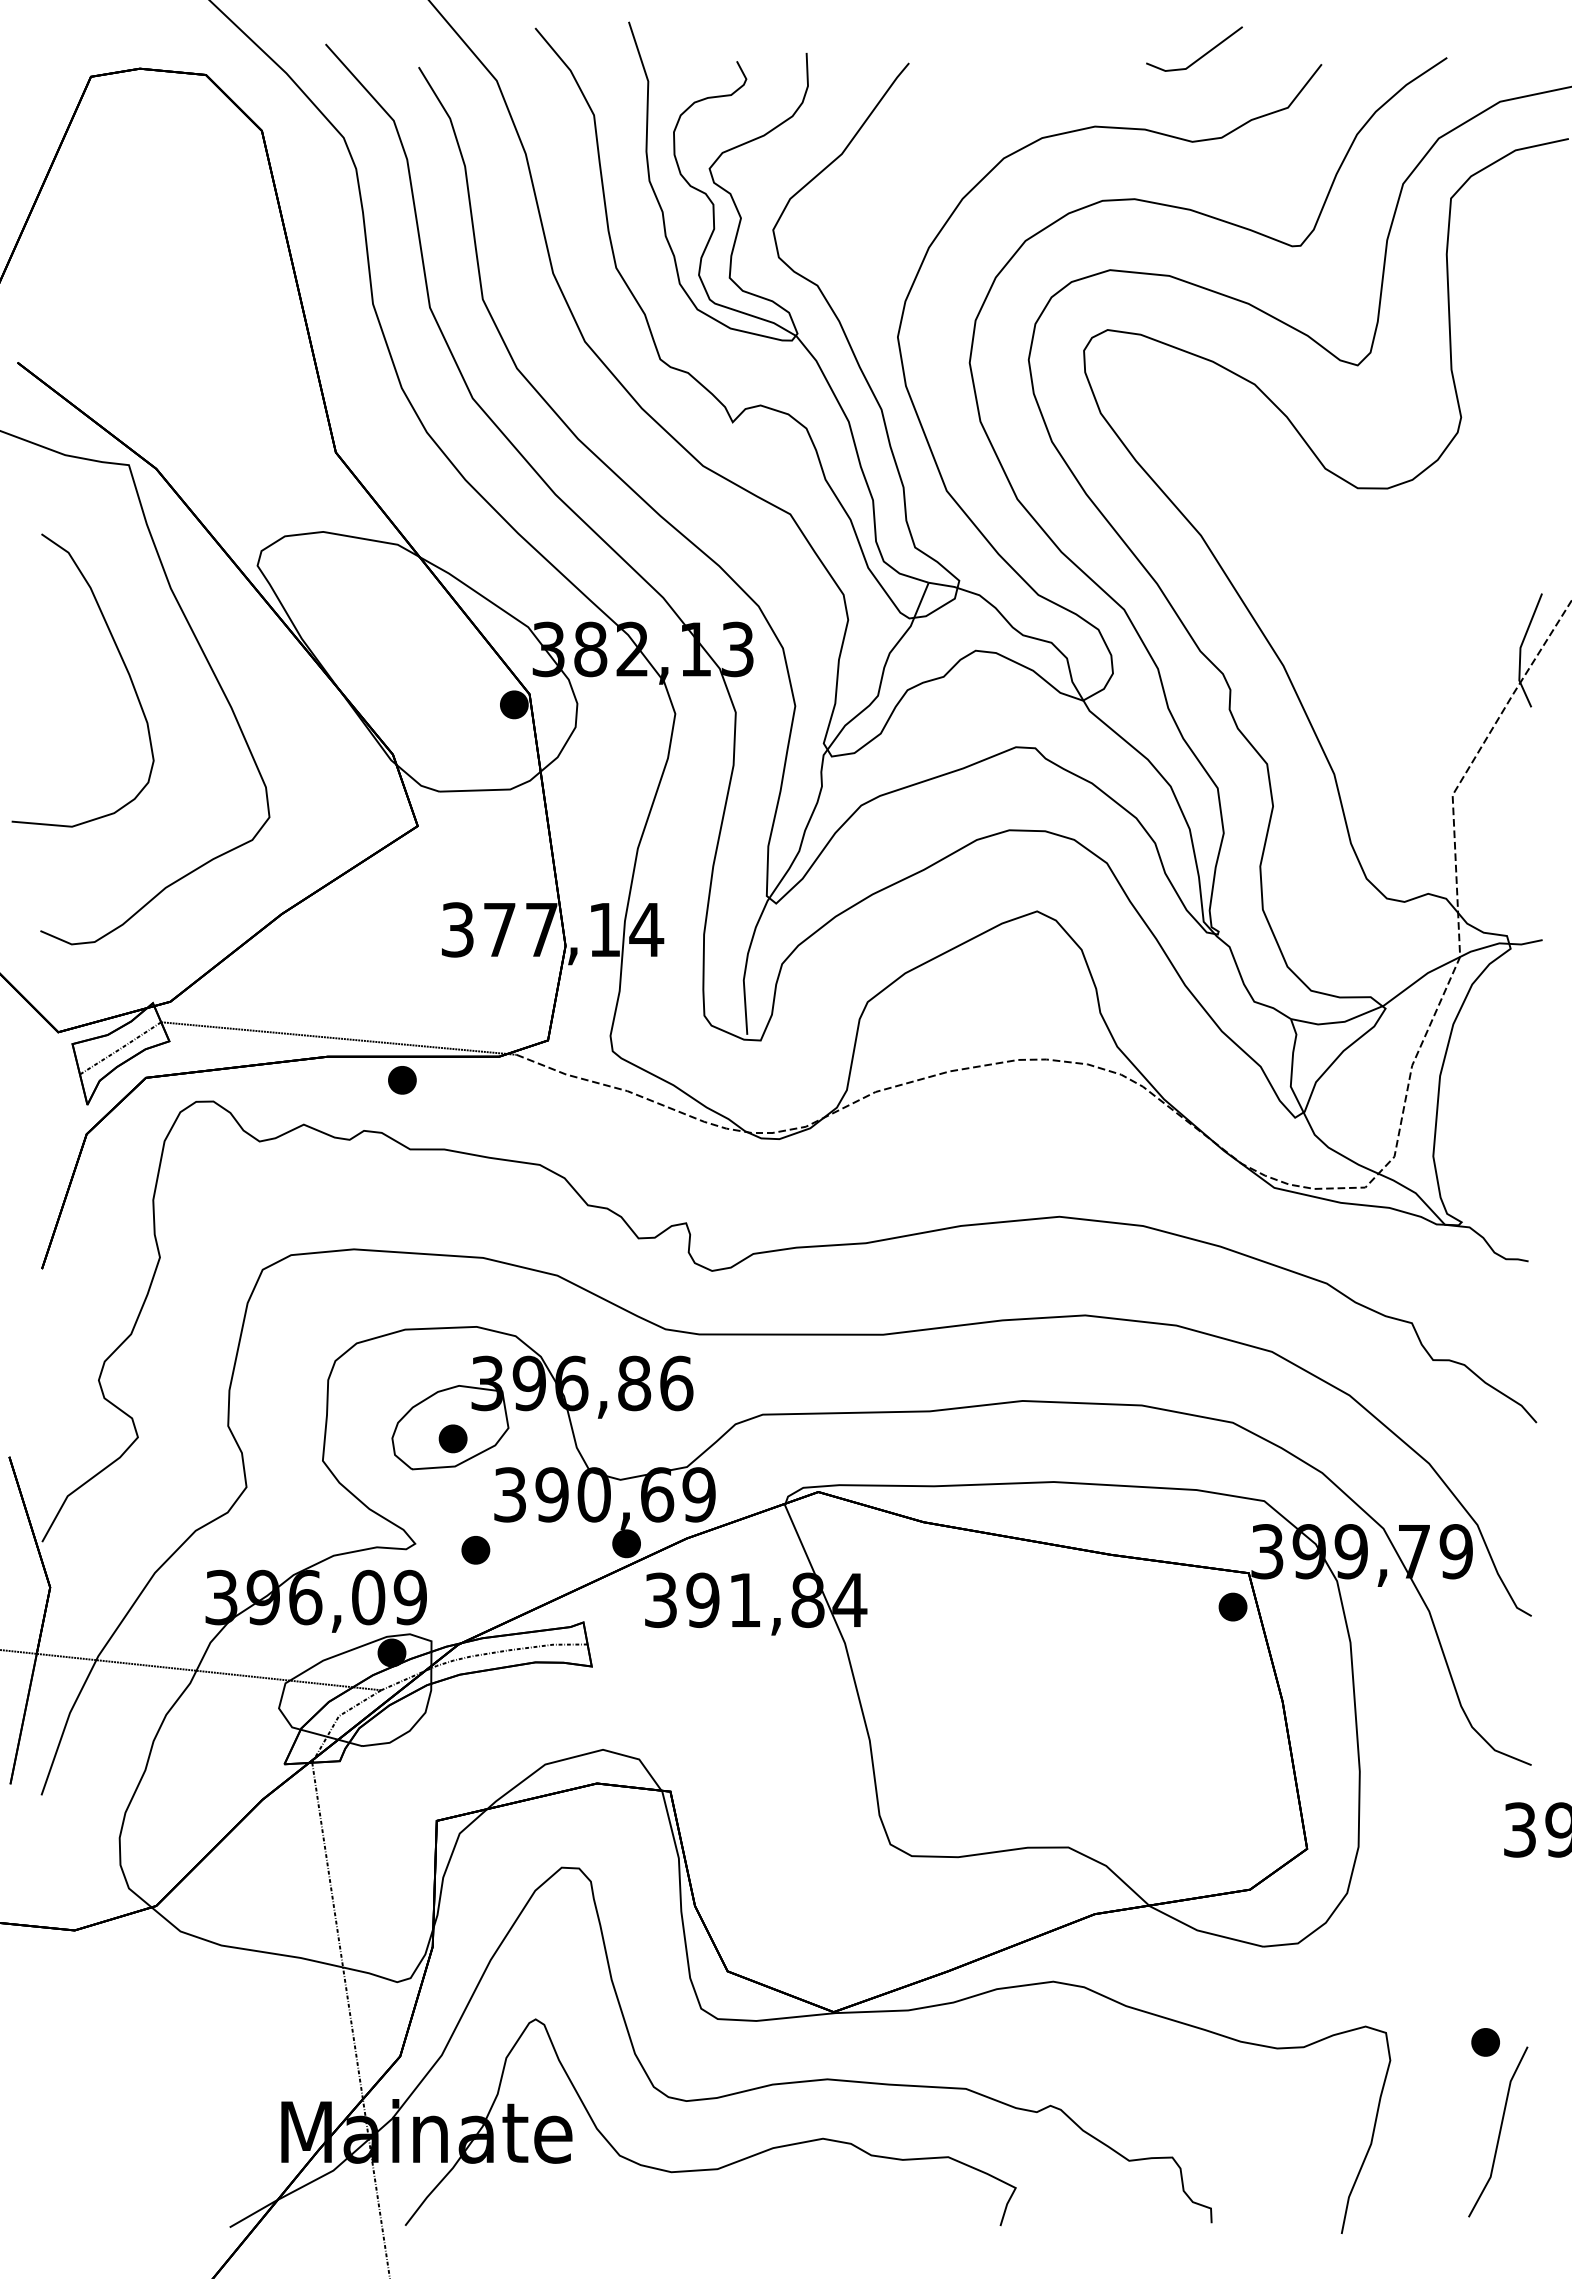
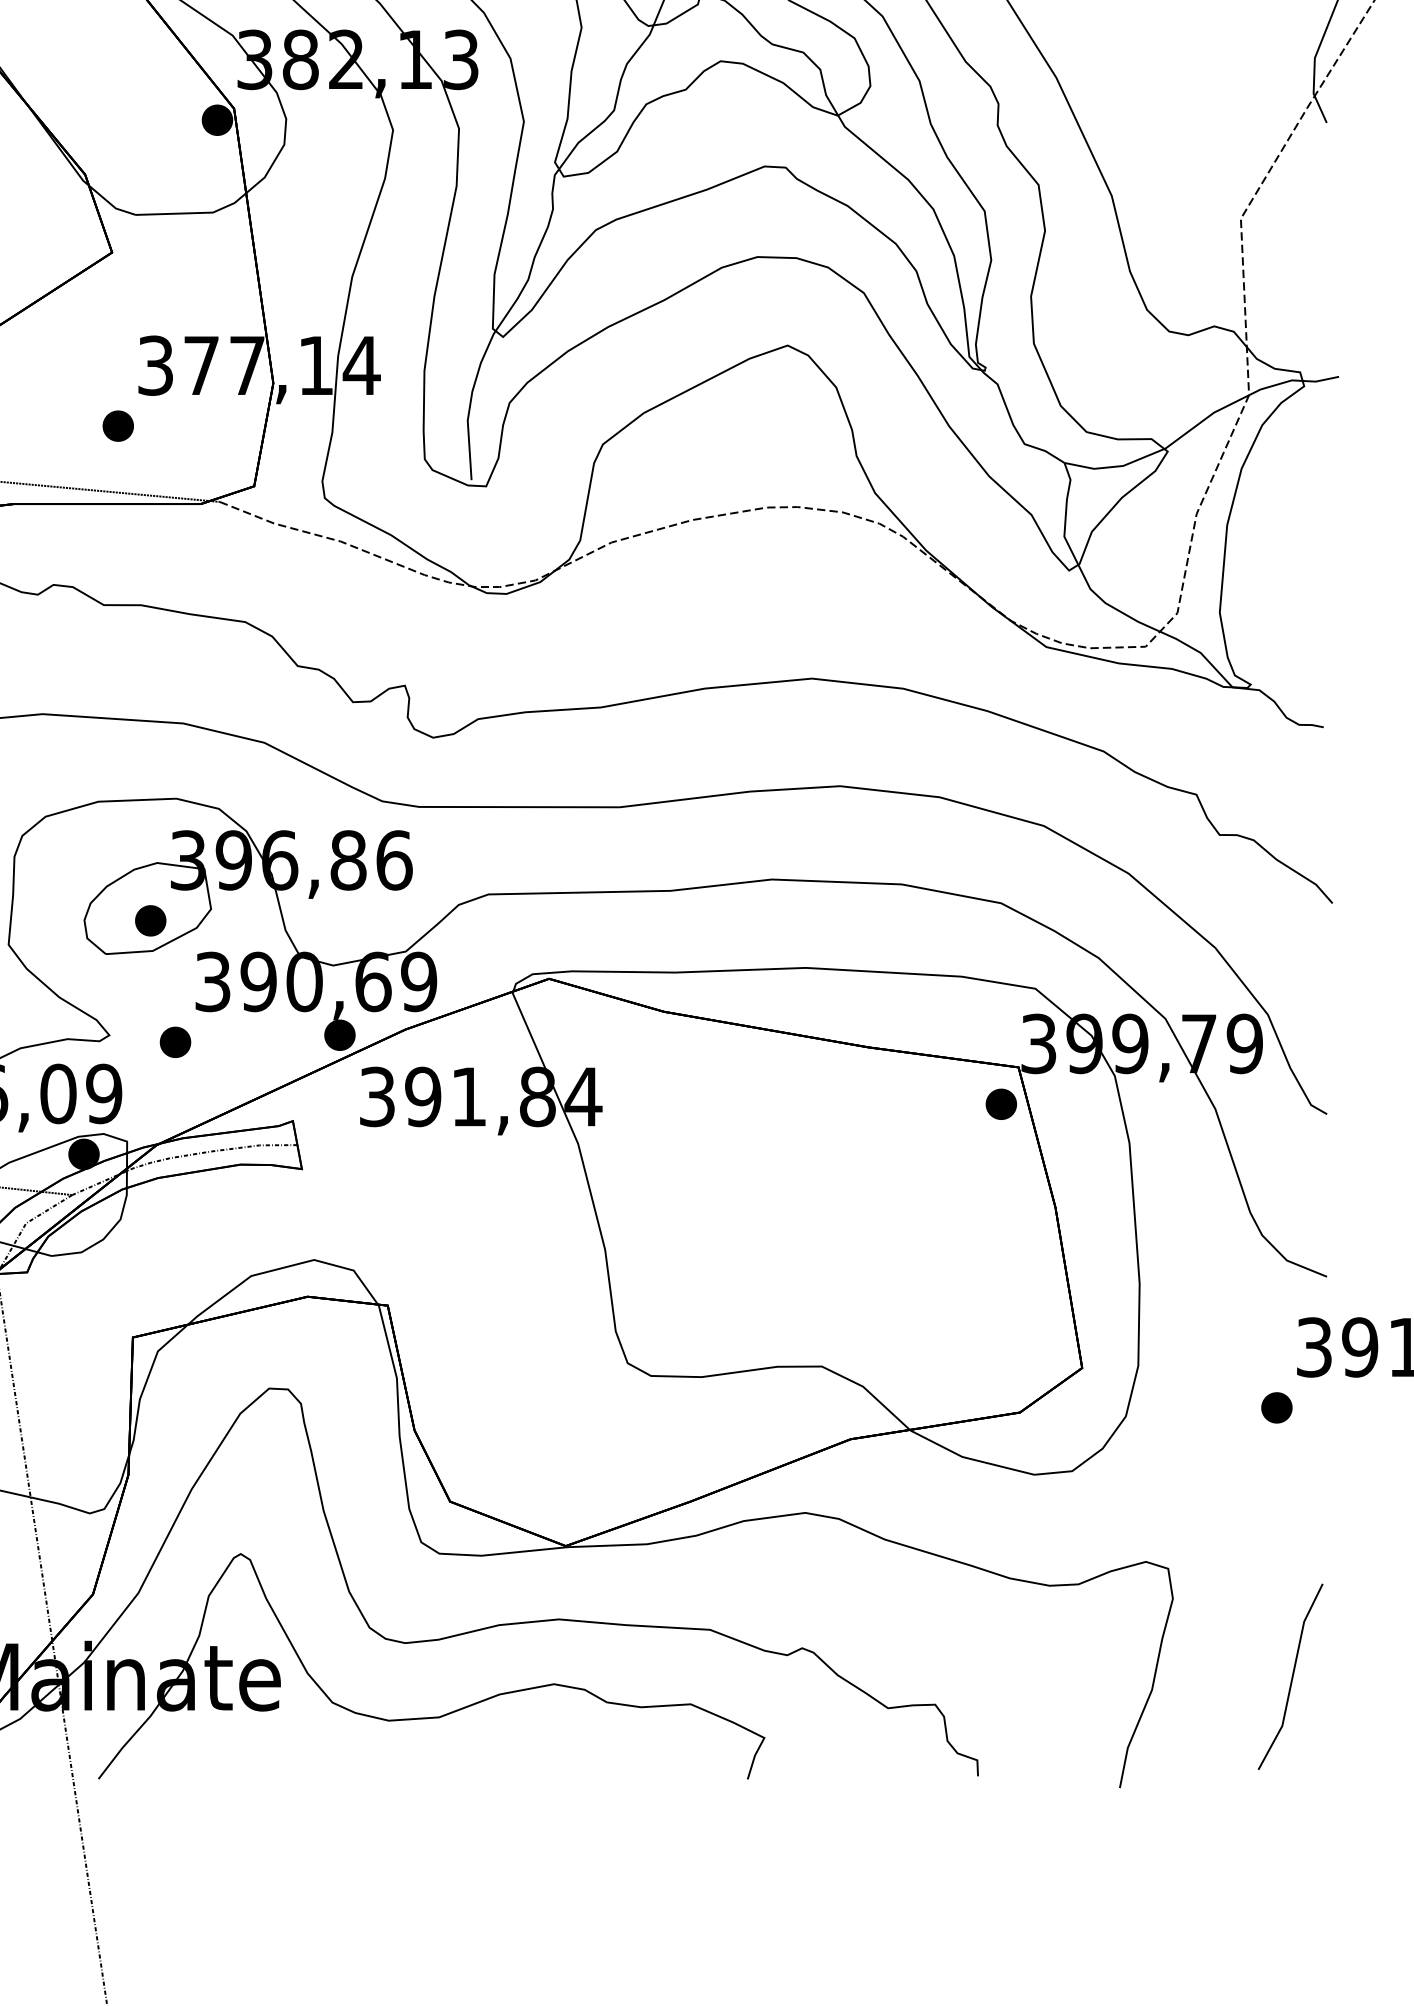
part: (402, 1080) -> (118, 426), moved
part: (1485, 2042) -> (1276, 1407), moved

